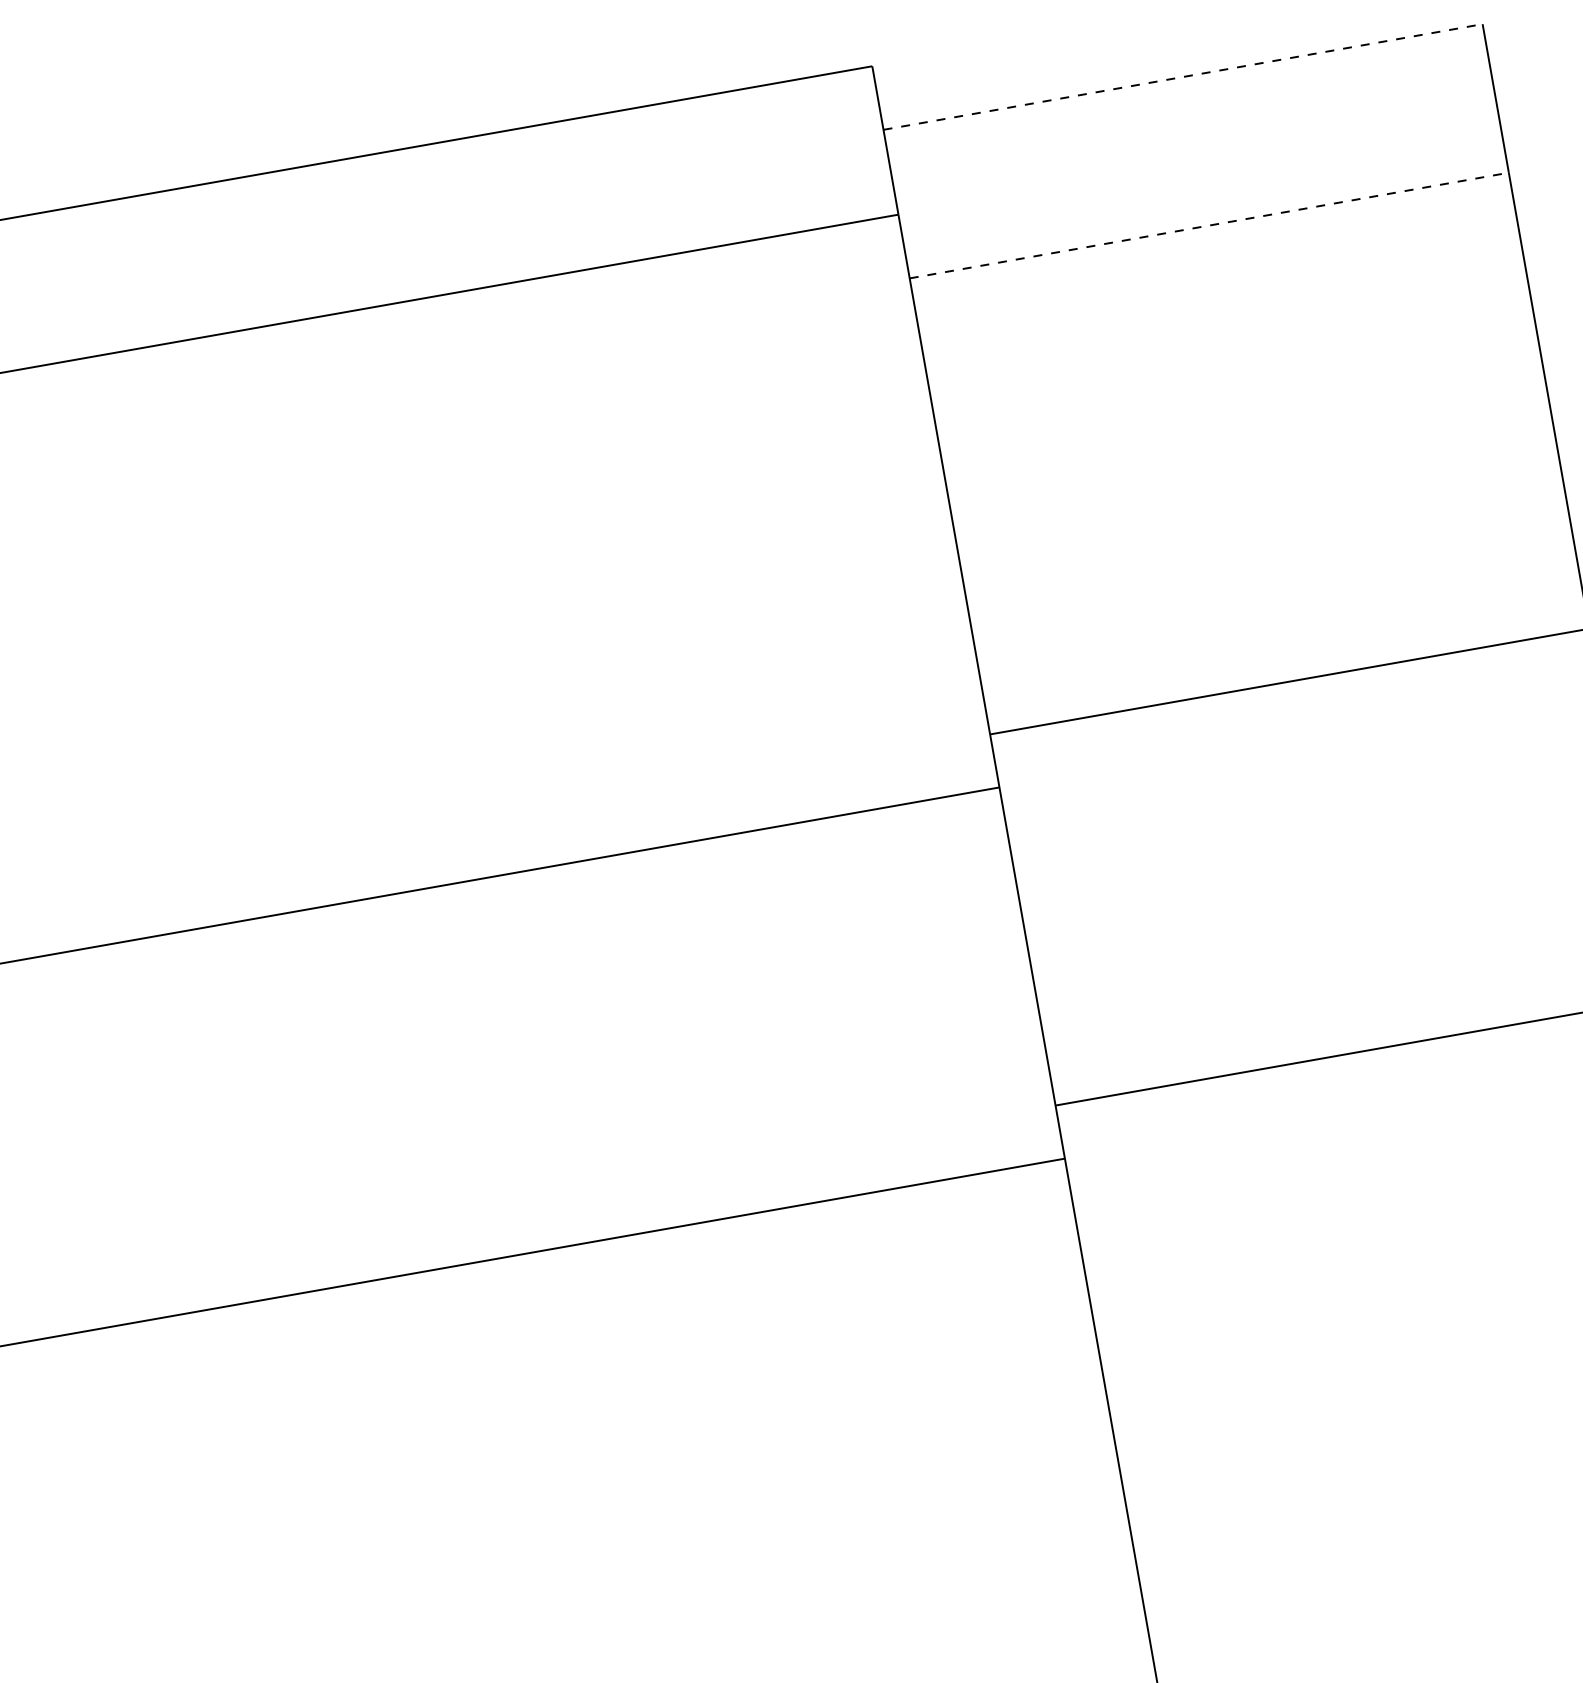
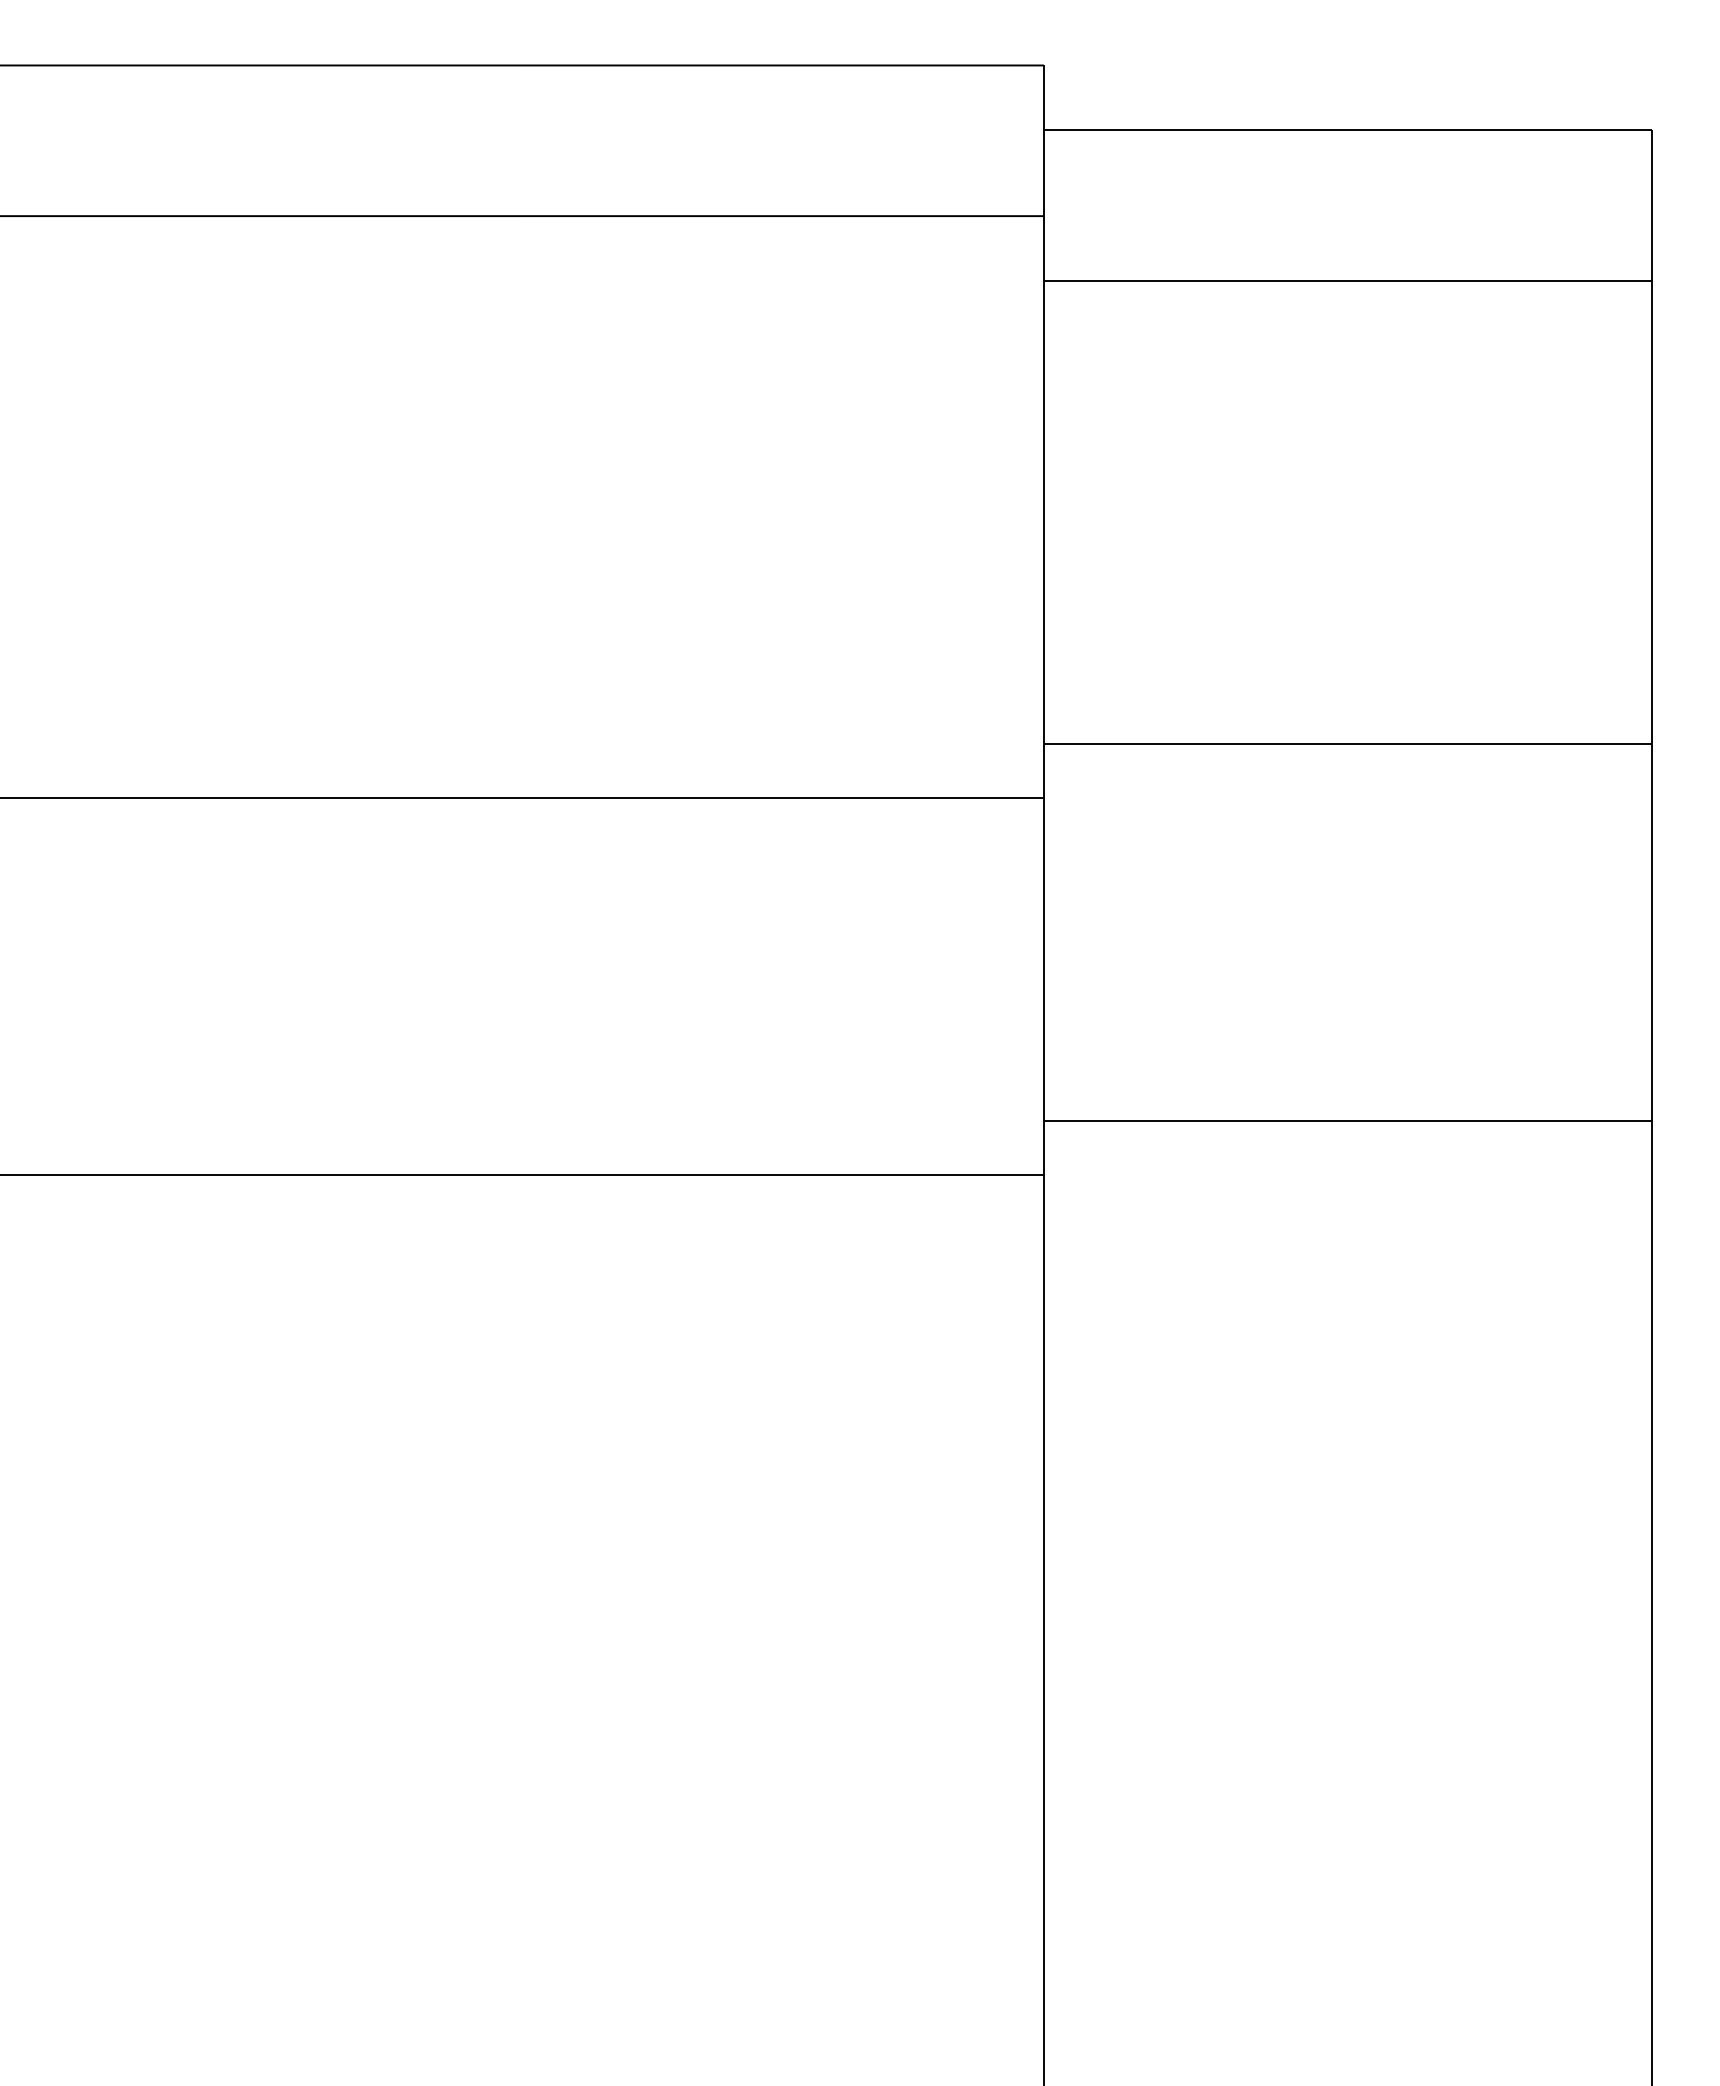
line: (1183, 76) -> (1348, 129), dashed -> solid
line: (1209, 225) -> (1348, 280), dashed -> solid

